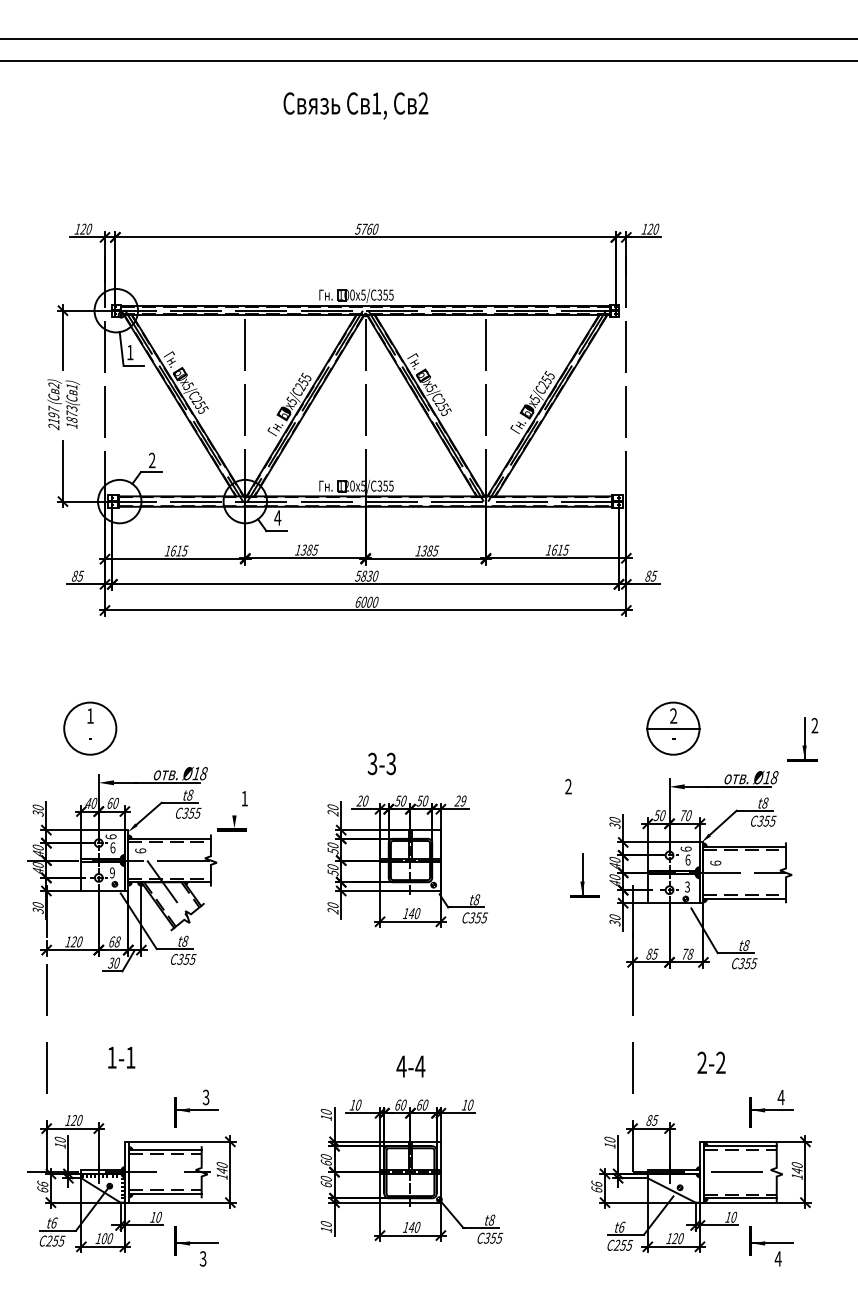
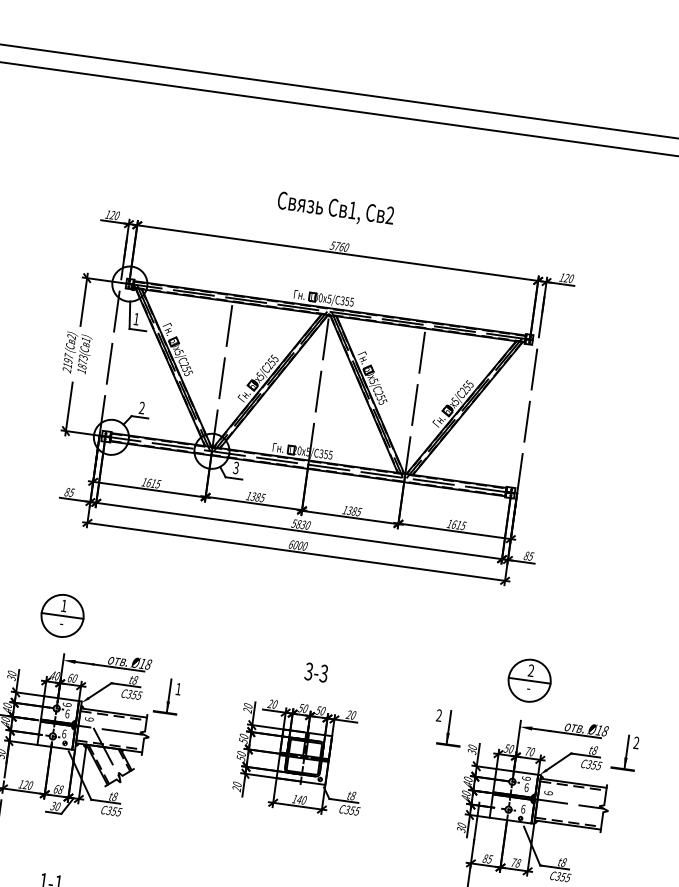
text: (355, 105) -> (335, 209), moved
text: (277, 517) -> (236, 467), 4 -> 3
line: (90, 728) -> (62, 615), added
part: (802, 739) -> (625, 752), moved
text: (381, 763) -> (316, 672), moved
text: (463, 800) -> (353, 714), 29 -> 20
line: (234, 807) -> (169, 695), added
text: (112, 872) -> (64, 733), 9 -> 6
part: (584, 875) -> (450, 728), moved
text: (687, 886) -> (523, 808), 3 -> 6

